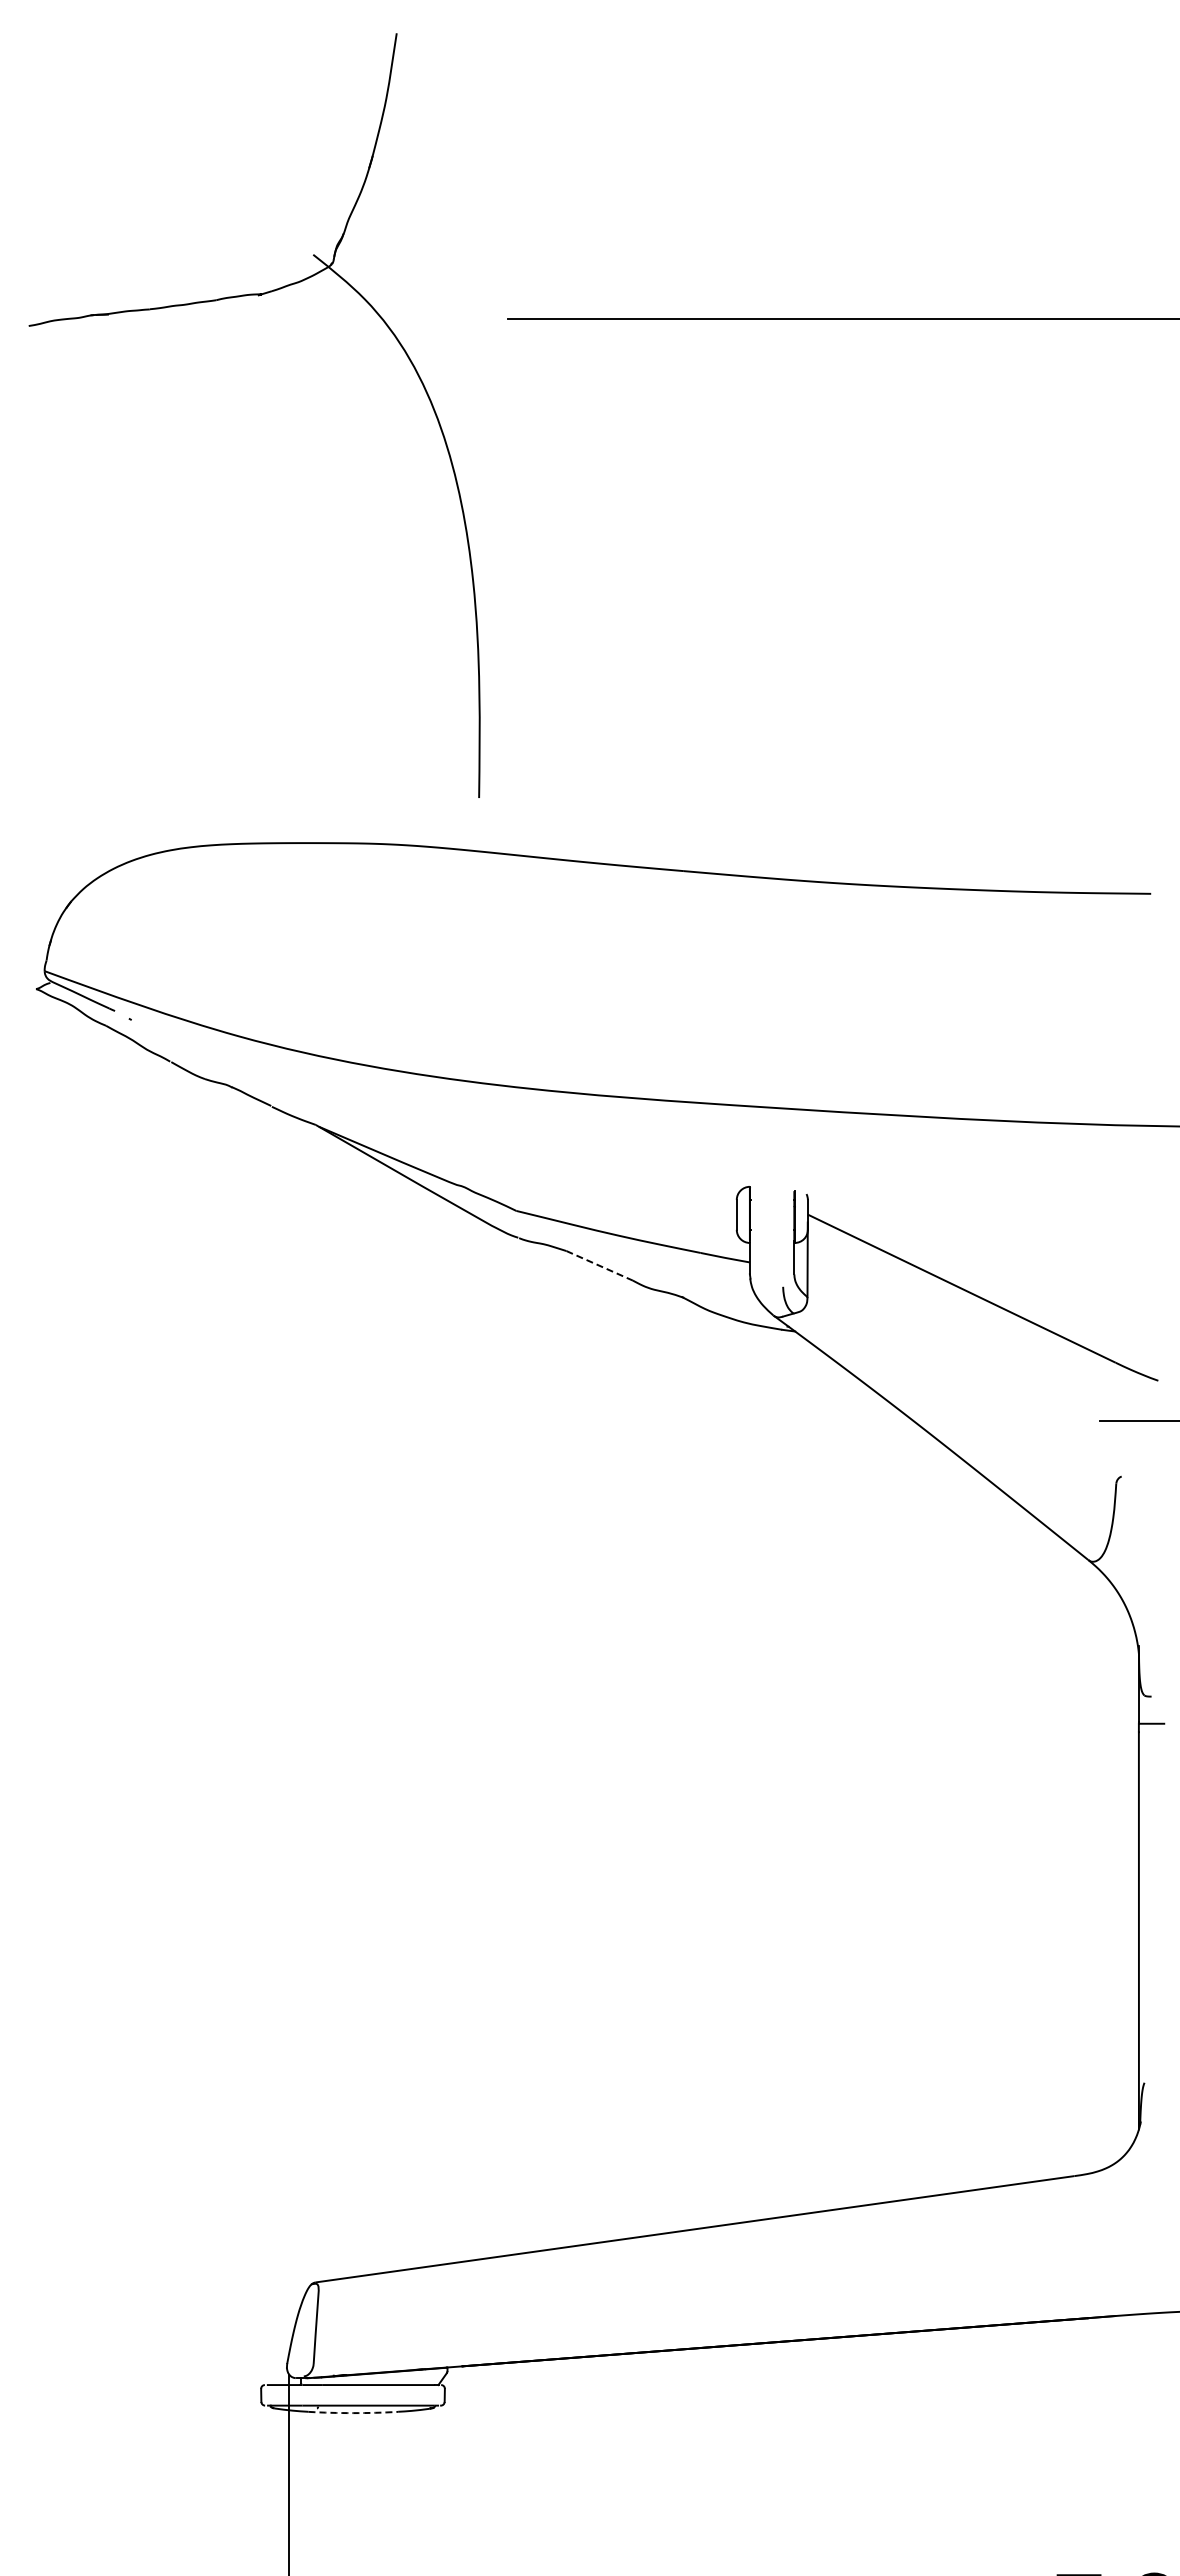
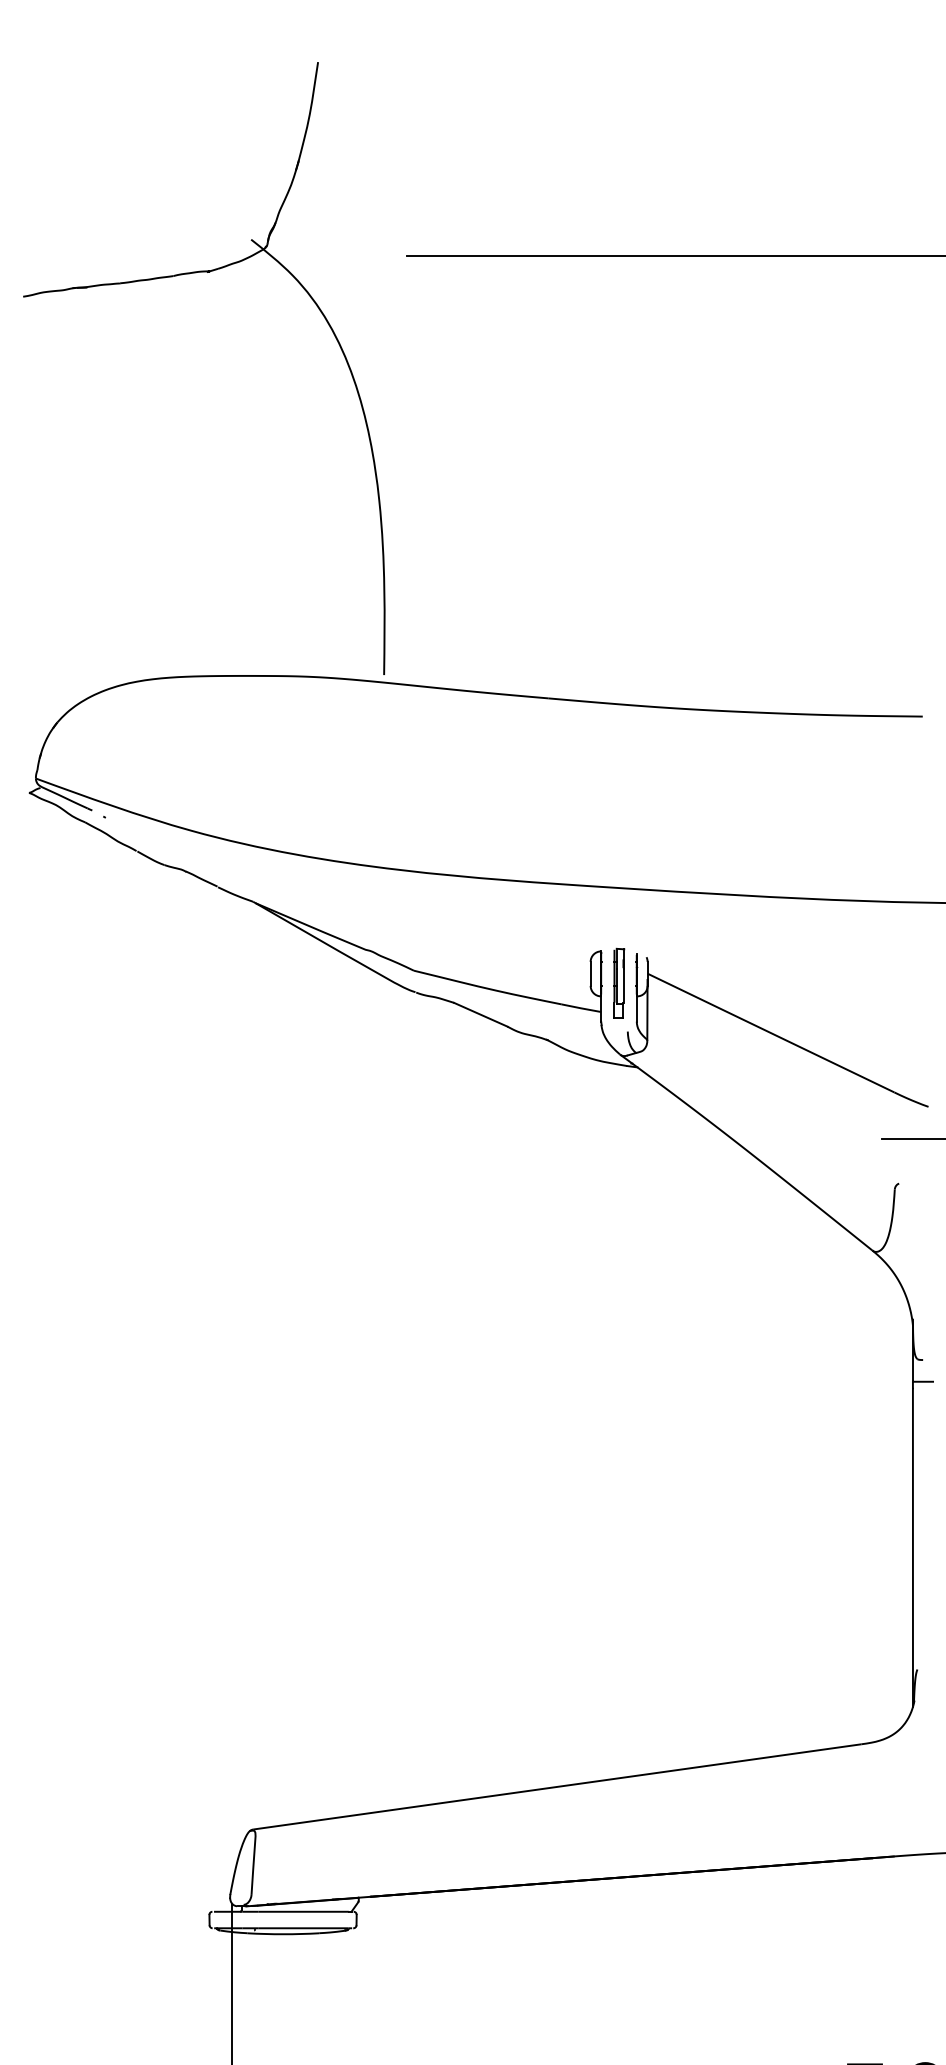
part: (239, 297) -> (192, 273), moved
part: (772, 1226) -> (619, 983), added
line: (600, 1266) -> (481, 1015), dashed -> solid
arc: (353, 2413) -> (283, 1934), dashed -> solid

